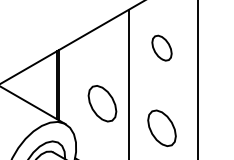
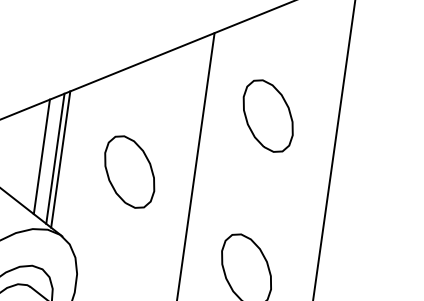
part: (161, 47) -> (267, 114), size x1.43
line: (49, 84) -> (41, 155), added
part: (102, 103) -> (129, 171), moved

